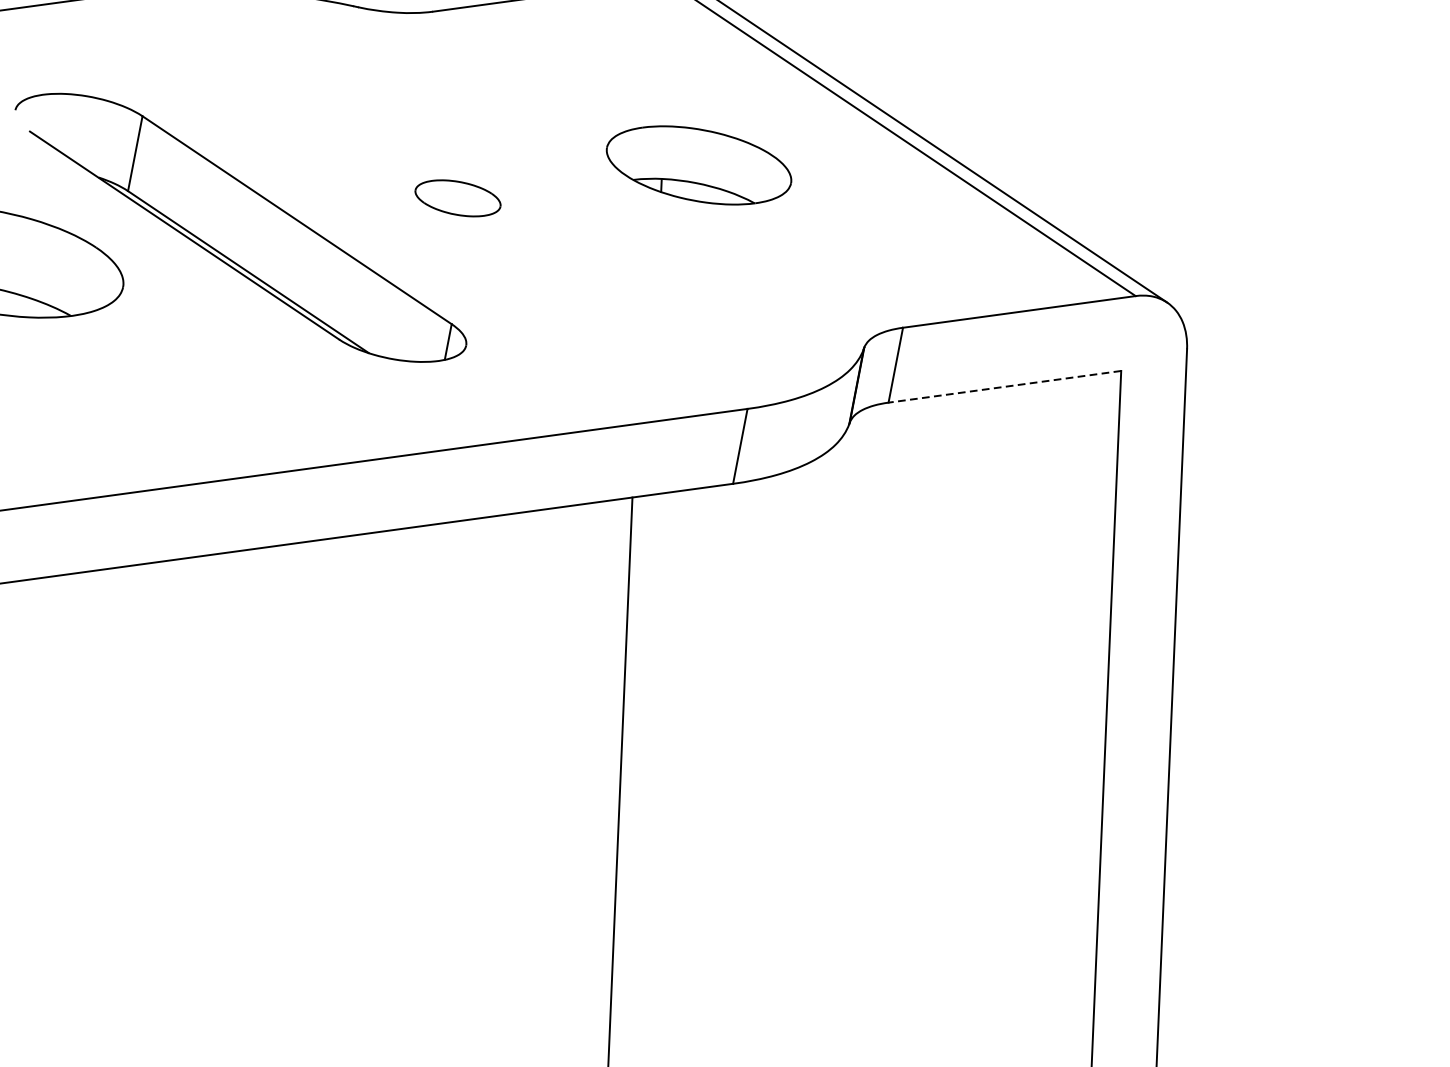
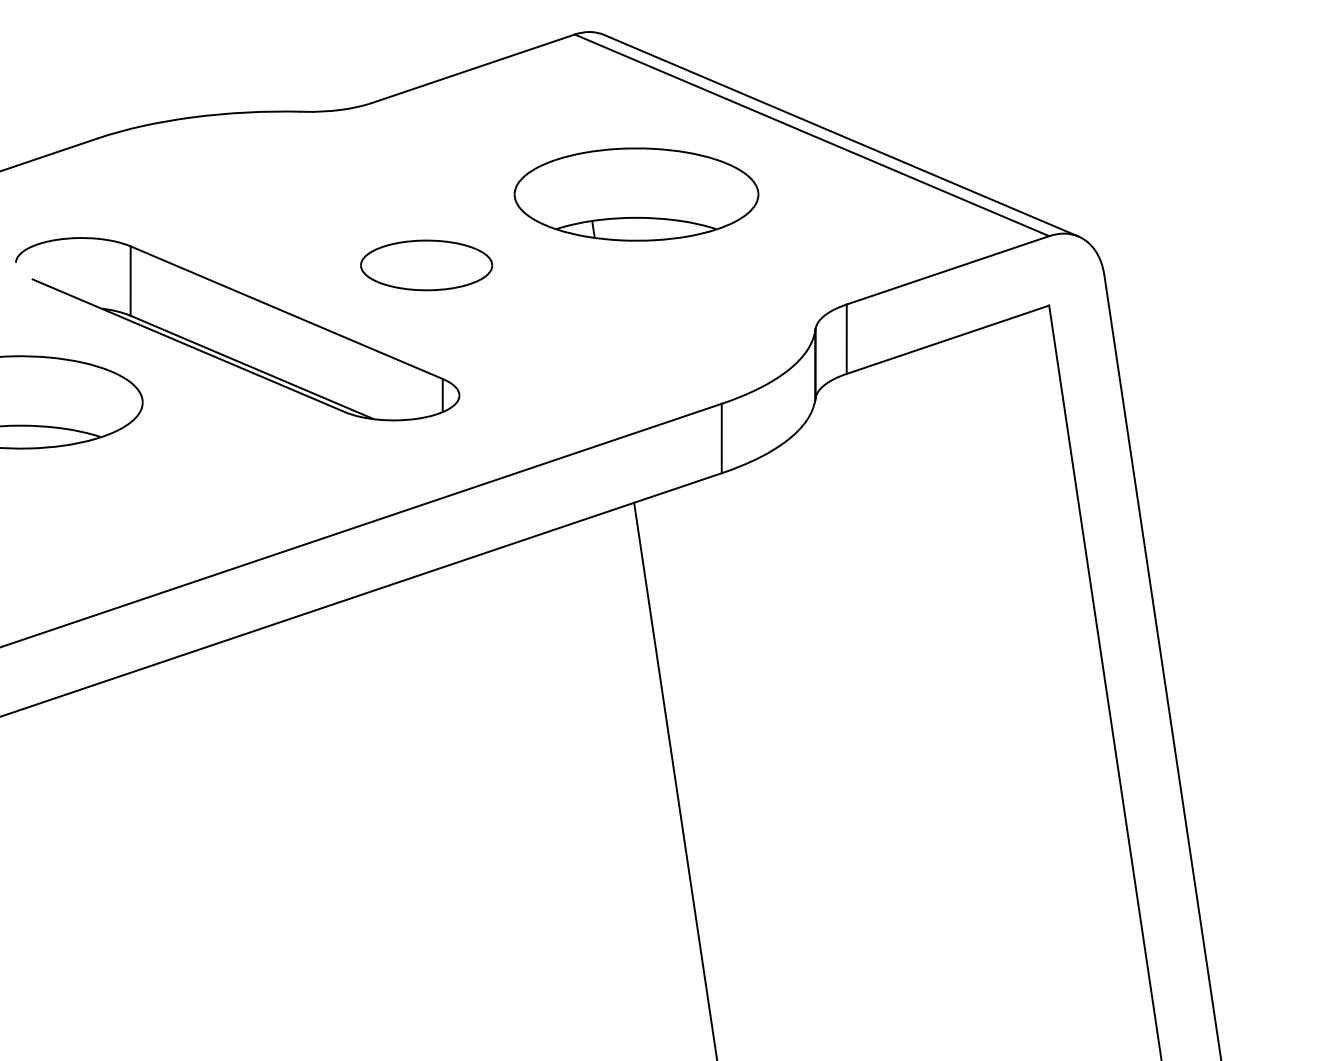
part: (699, 165) -> (636, 194), size x1.43
part: (457, 198) -> (426, 265), size x1.67
line: (1004, 386) -> (947, 339), dashed -> solid

